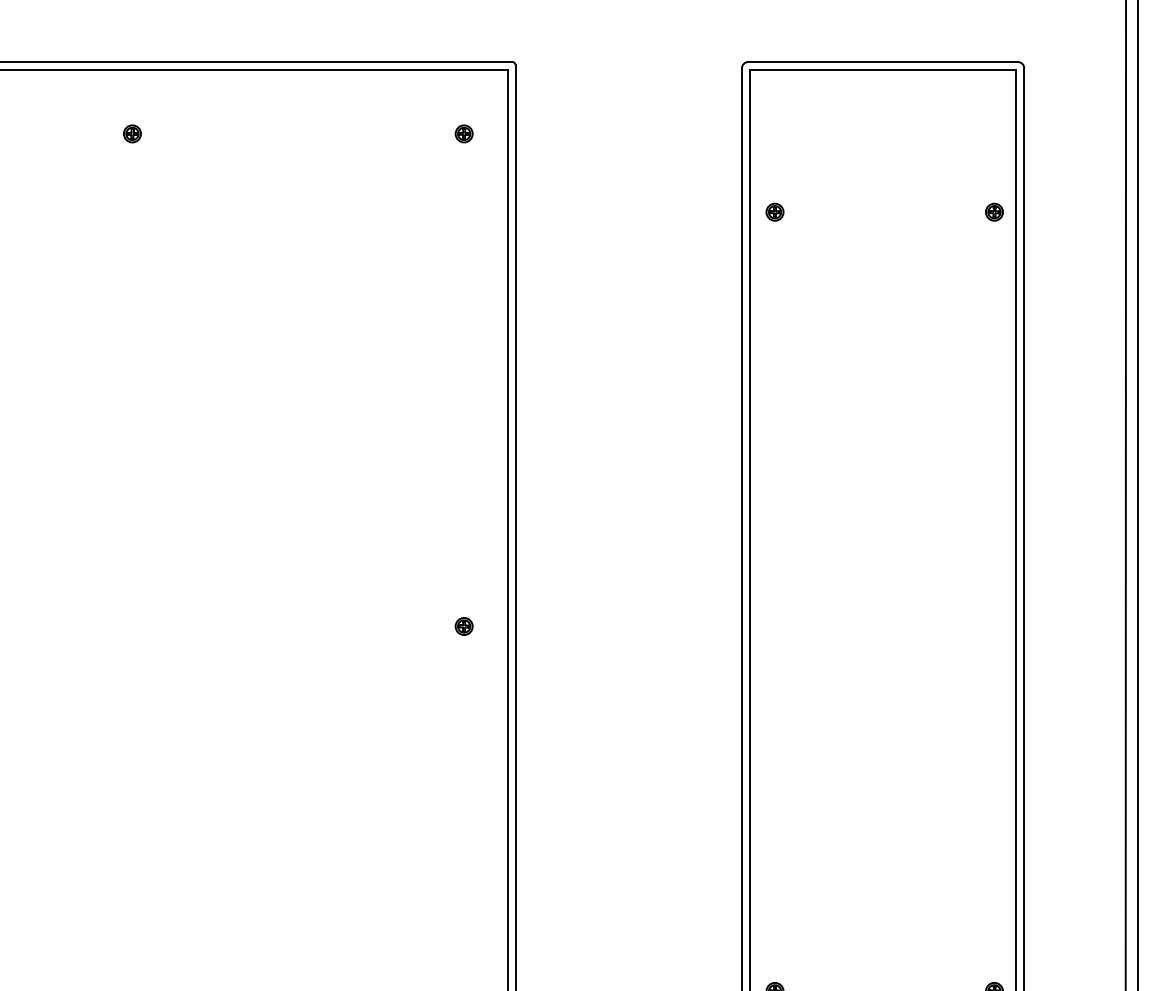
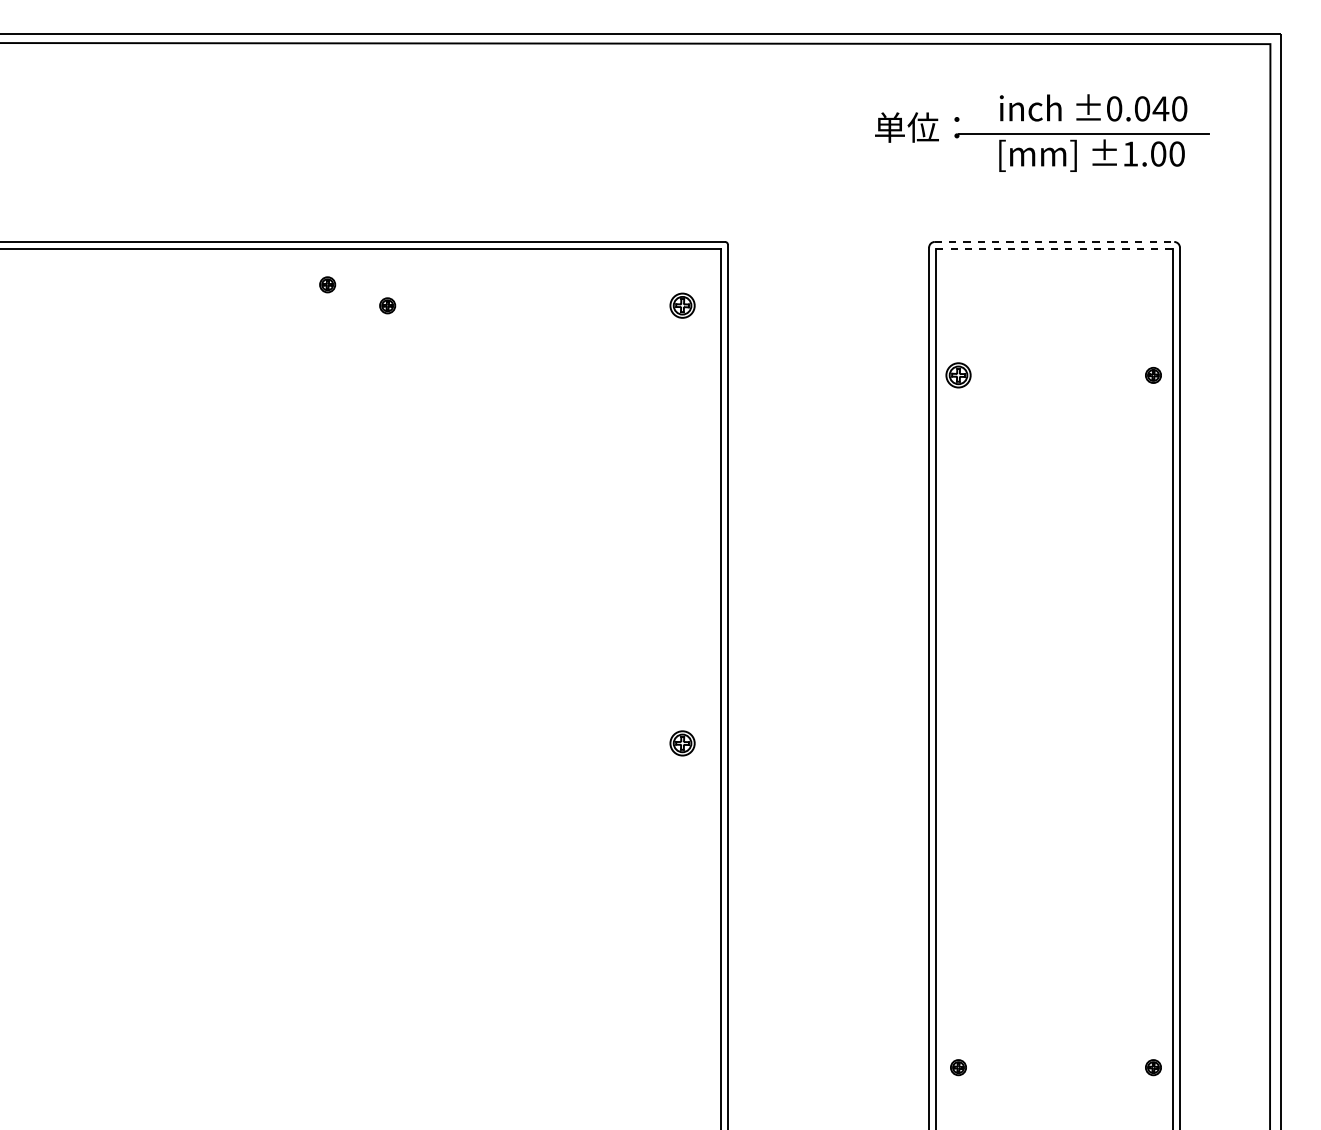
line: (883, 61) -> (1054, 241), solid -> dashed
line: (884, 70) -> (1055, 249), solid -> dashed
part: (64, 109) -> (327, 284), added
part: (463, 133) -> (681, 305), size x1.6
part: (775, 212) -> (958, 375), size x1.6
part: (463, 626) -> (681, 743), size x1.6

